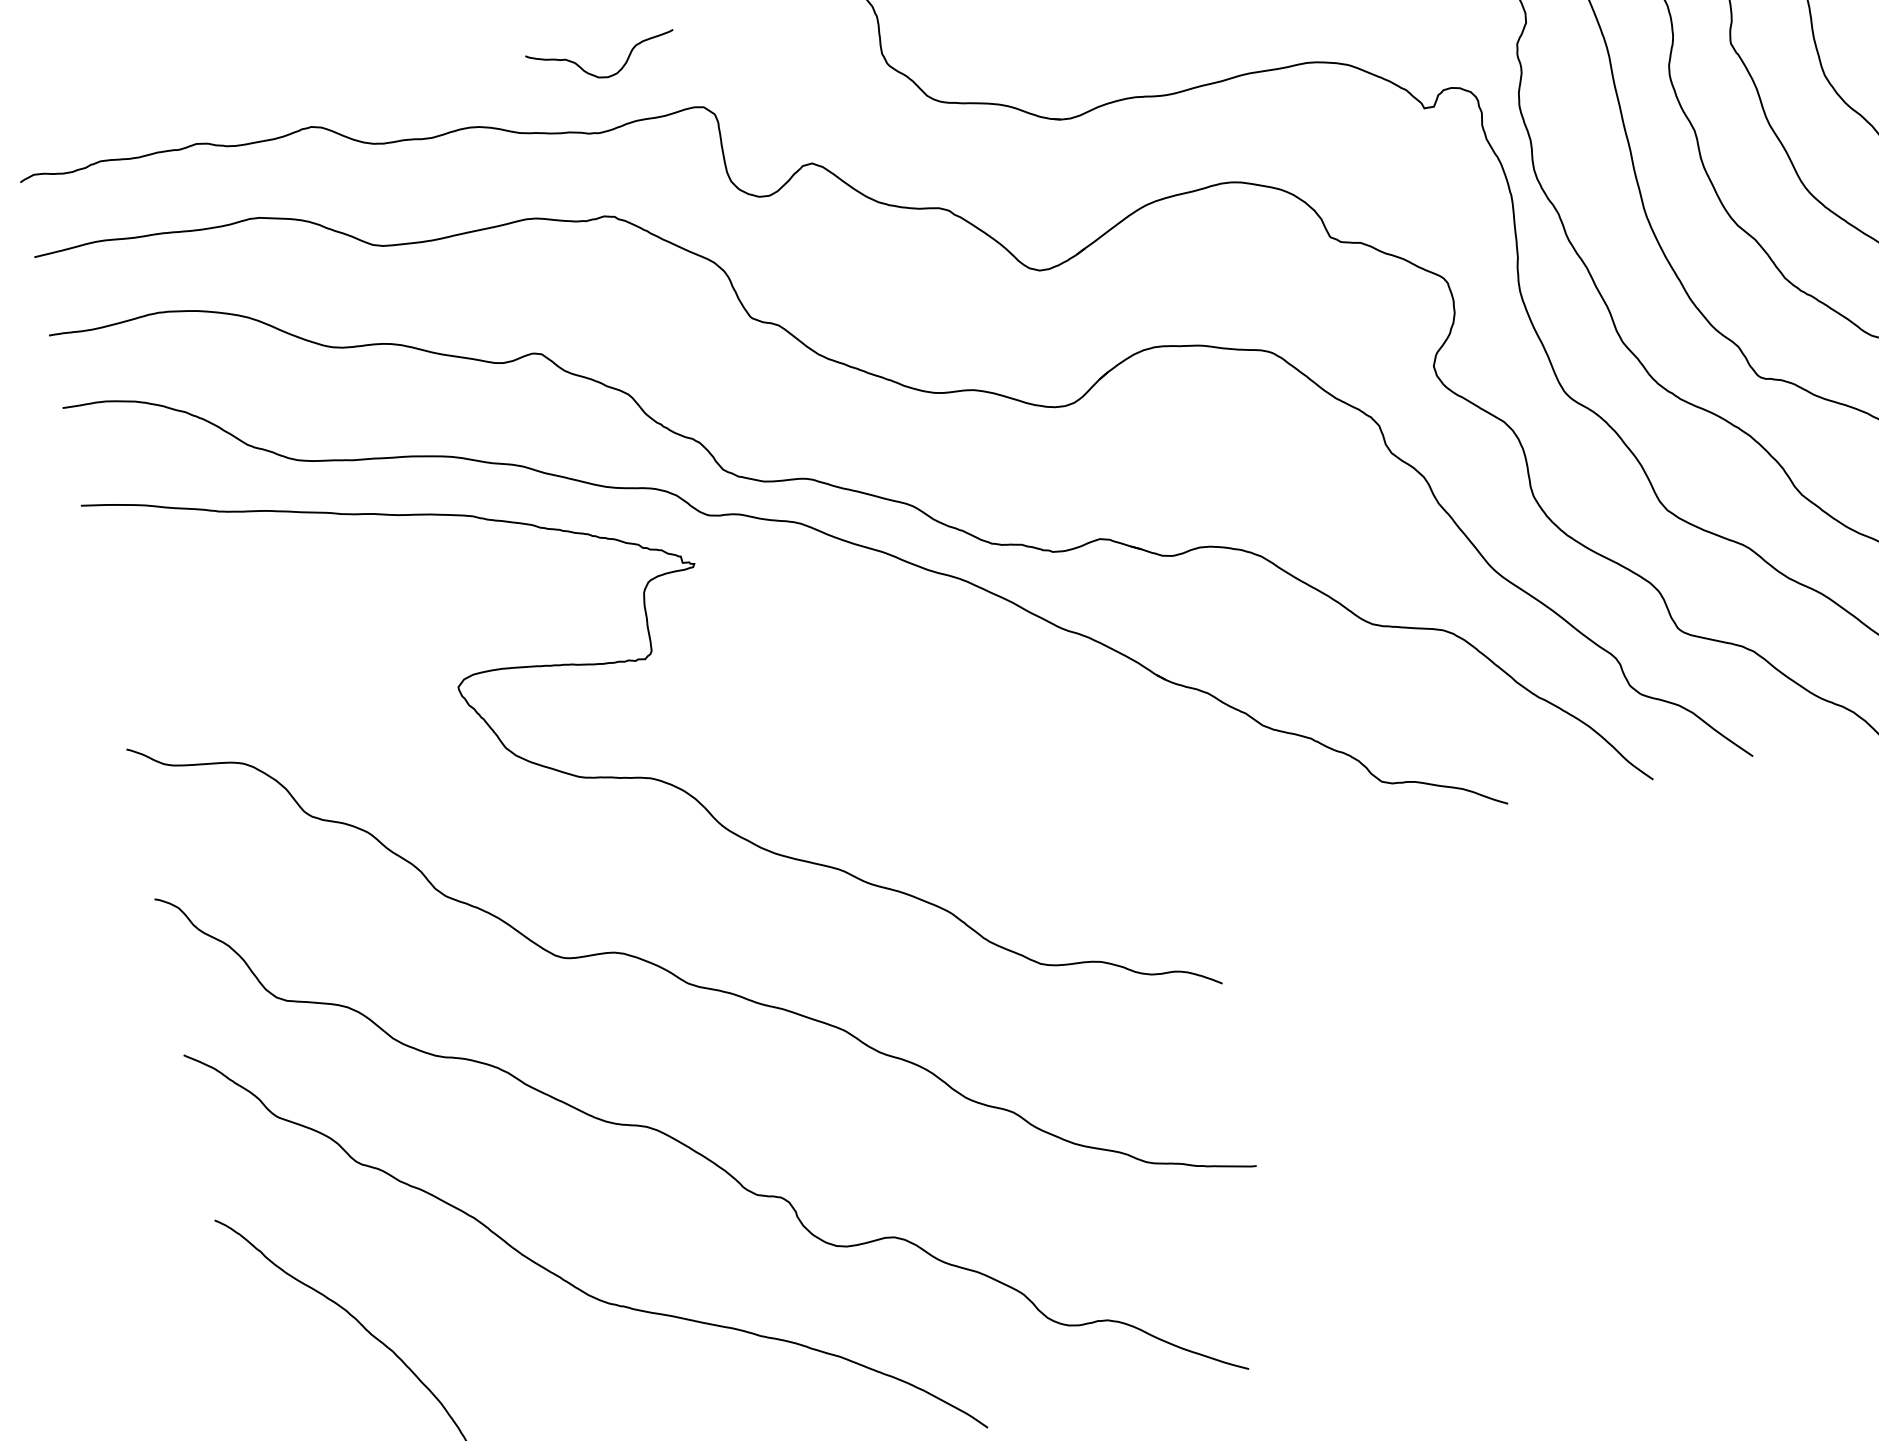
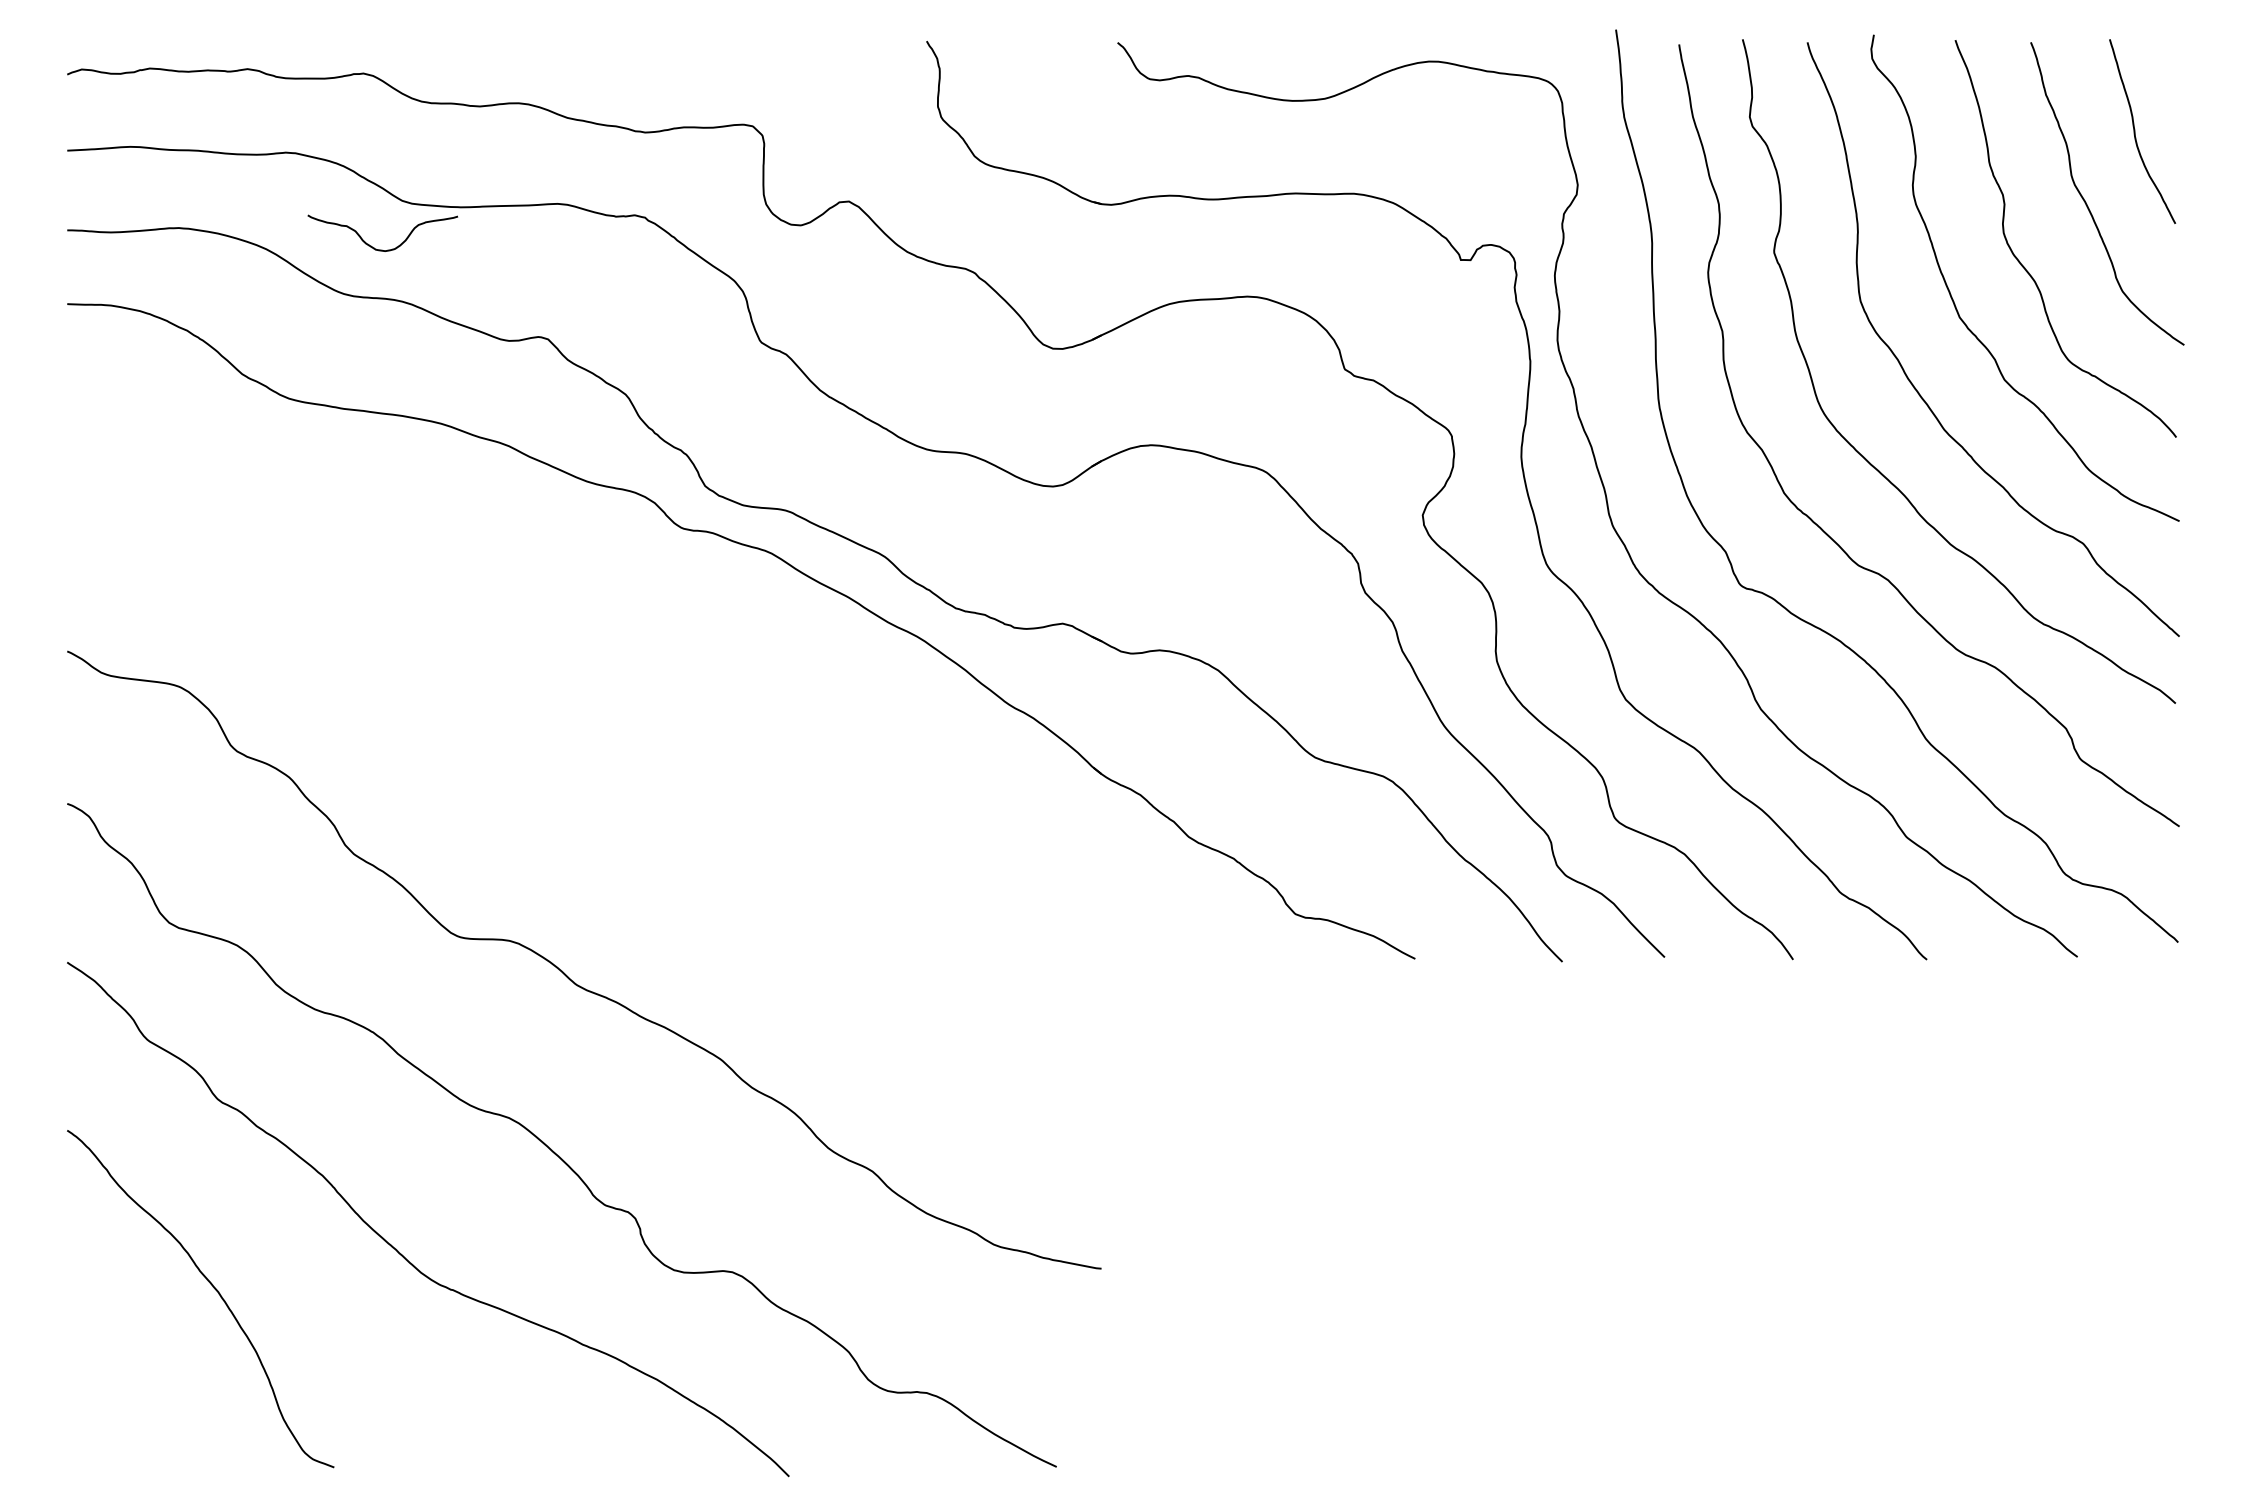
curve: (596, 75) -> (374, 247), moved
curve: (648, 776) -> (575, 774), removed

